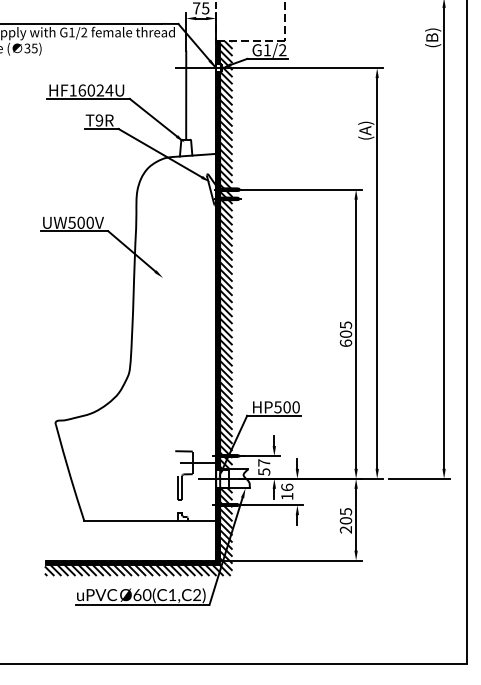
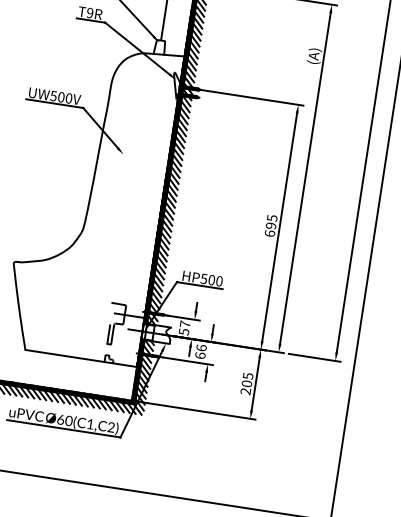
text: (346, 333) -> (271, 225), 605 -> 695
text: (287, 496) -> (200, 355), 16 -> 66

